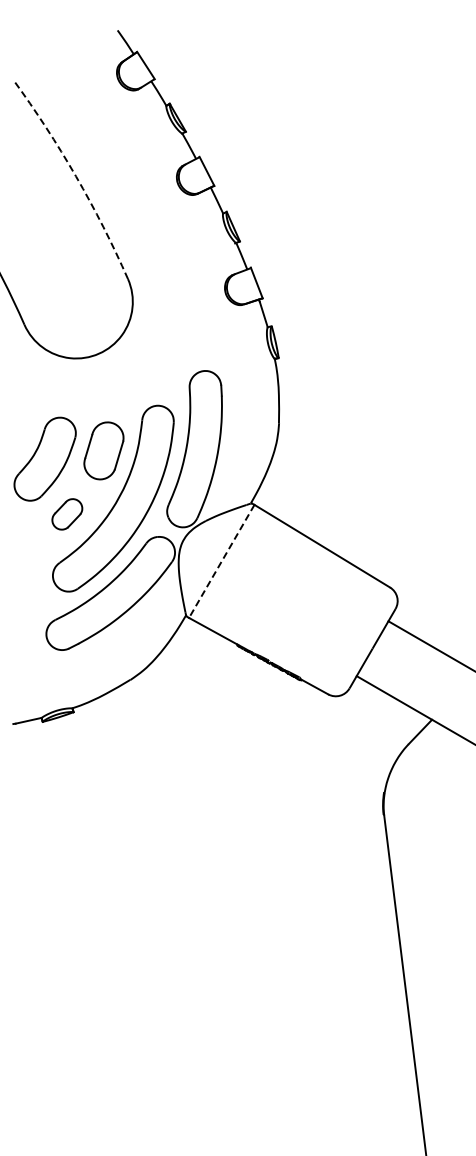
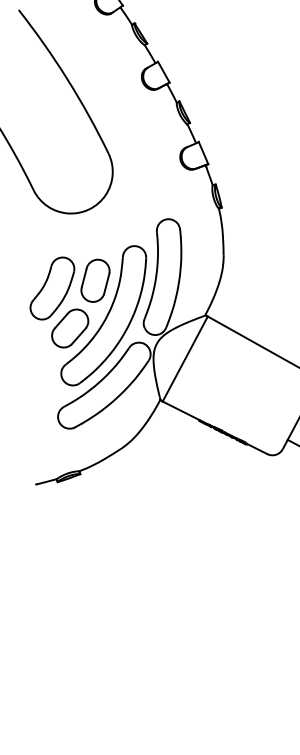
arc: (76, 176) -> (67, 79), dashed -> solid
part: (67, 514) -> (70, 328), size x1.67
line: (221, 561) -> (185, 359), dashed -> solid

